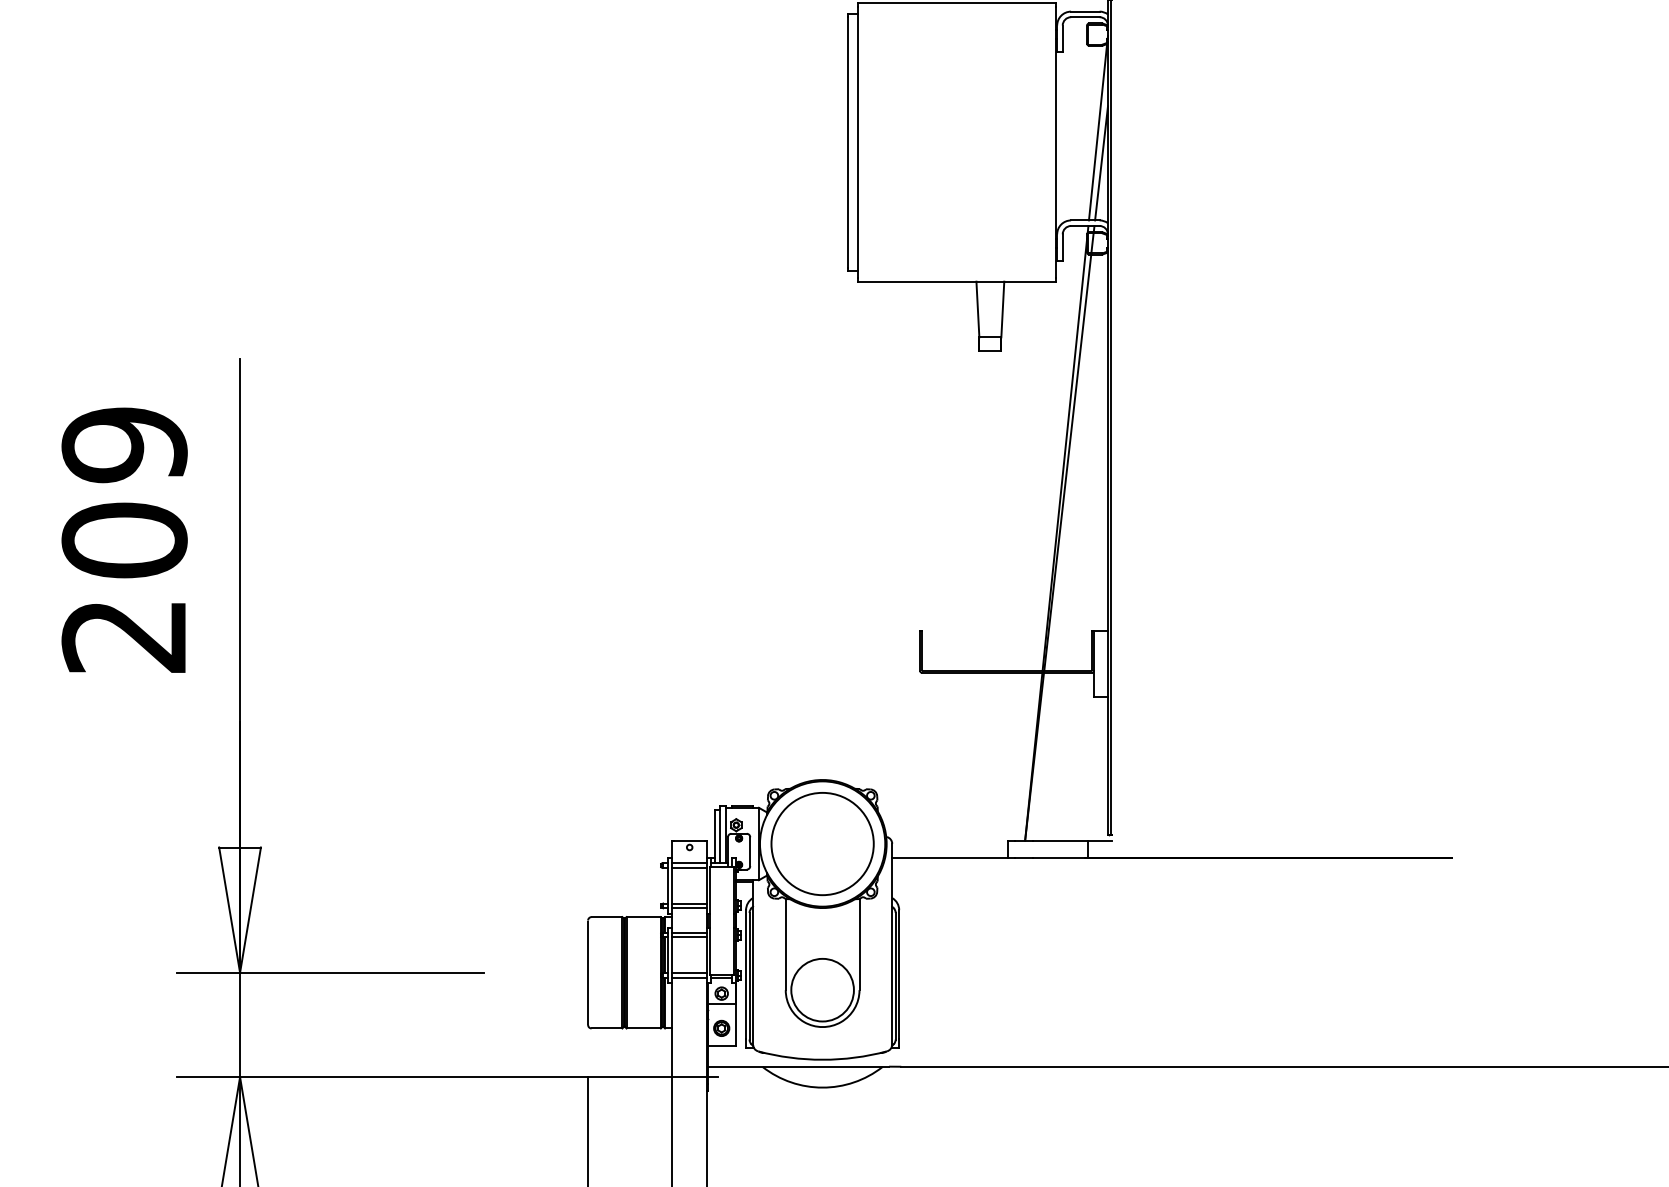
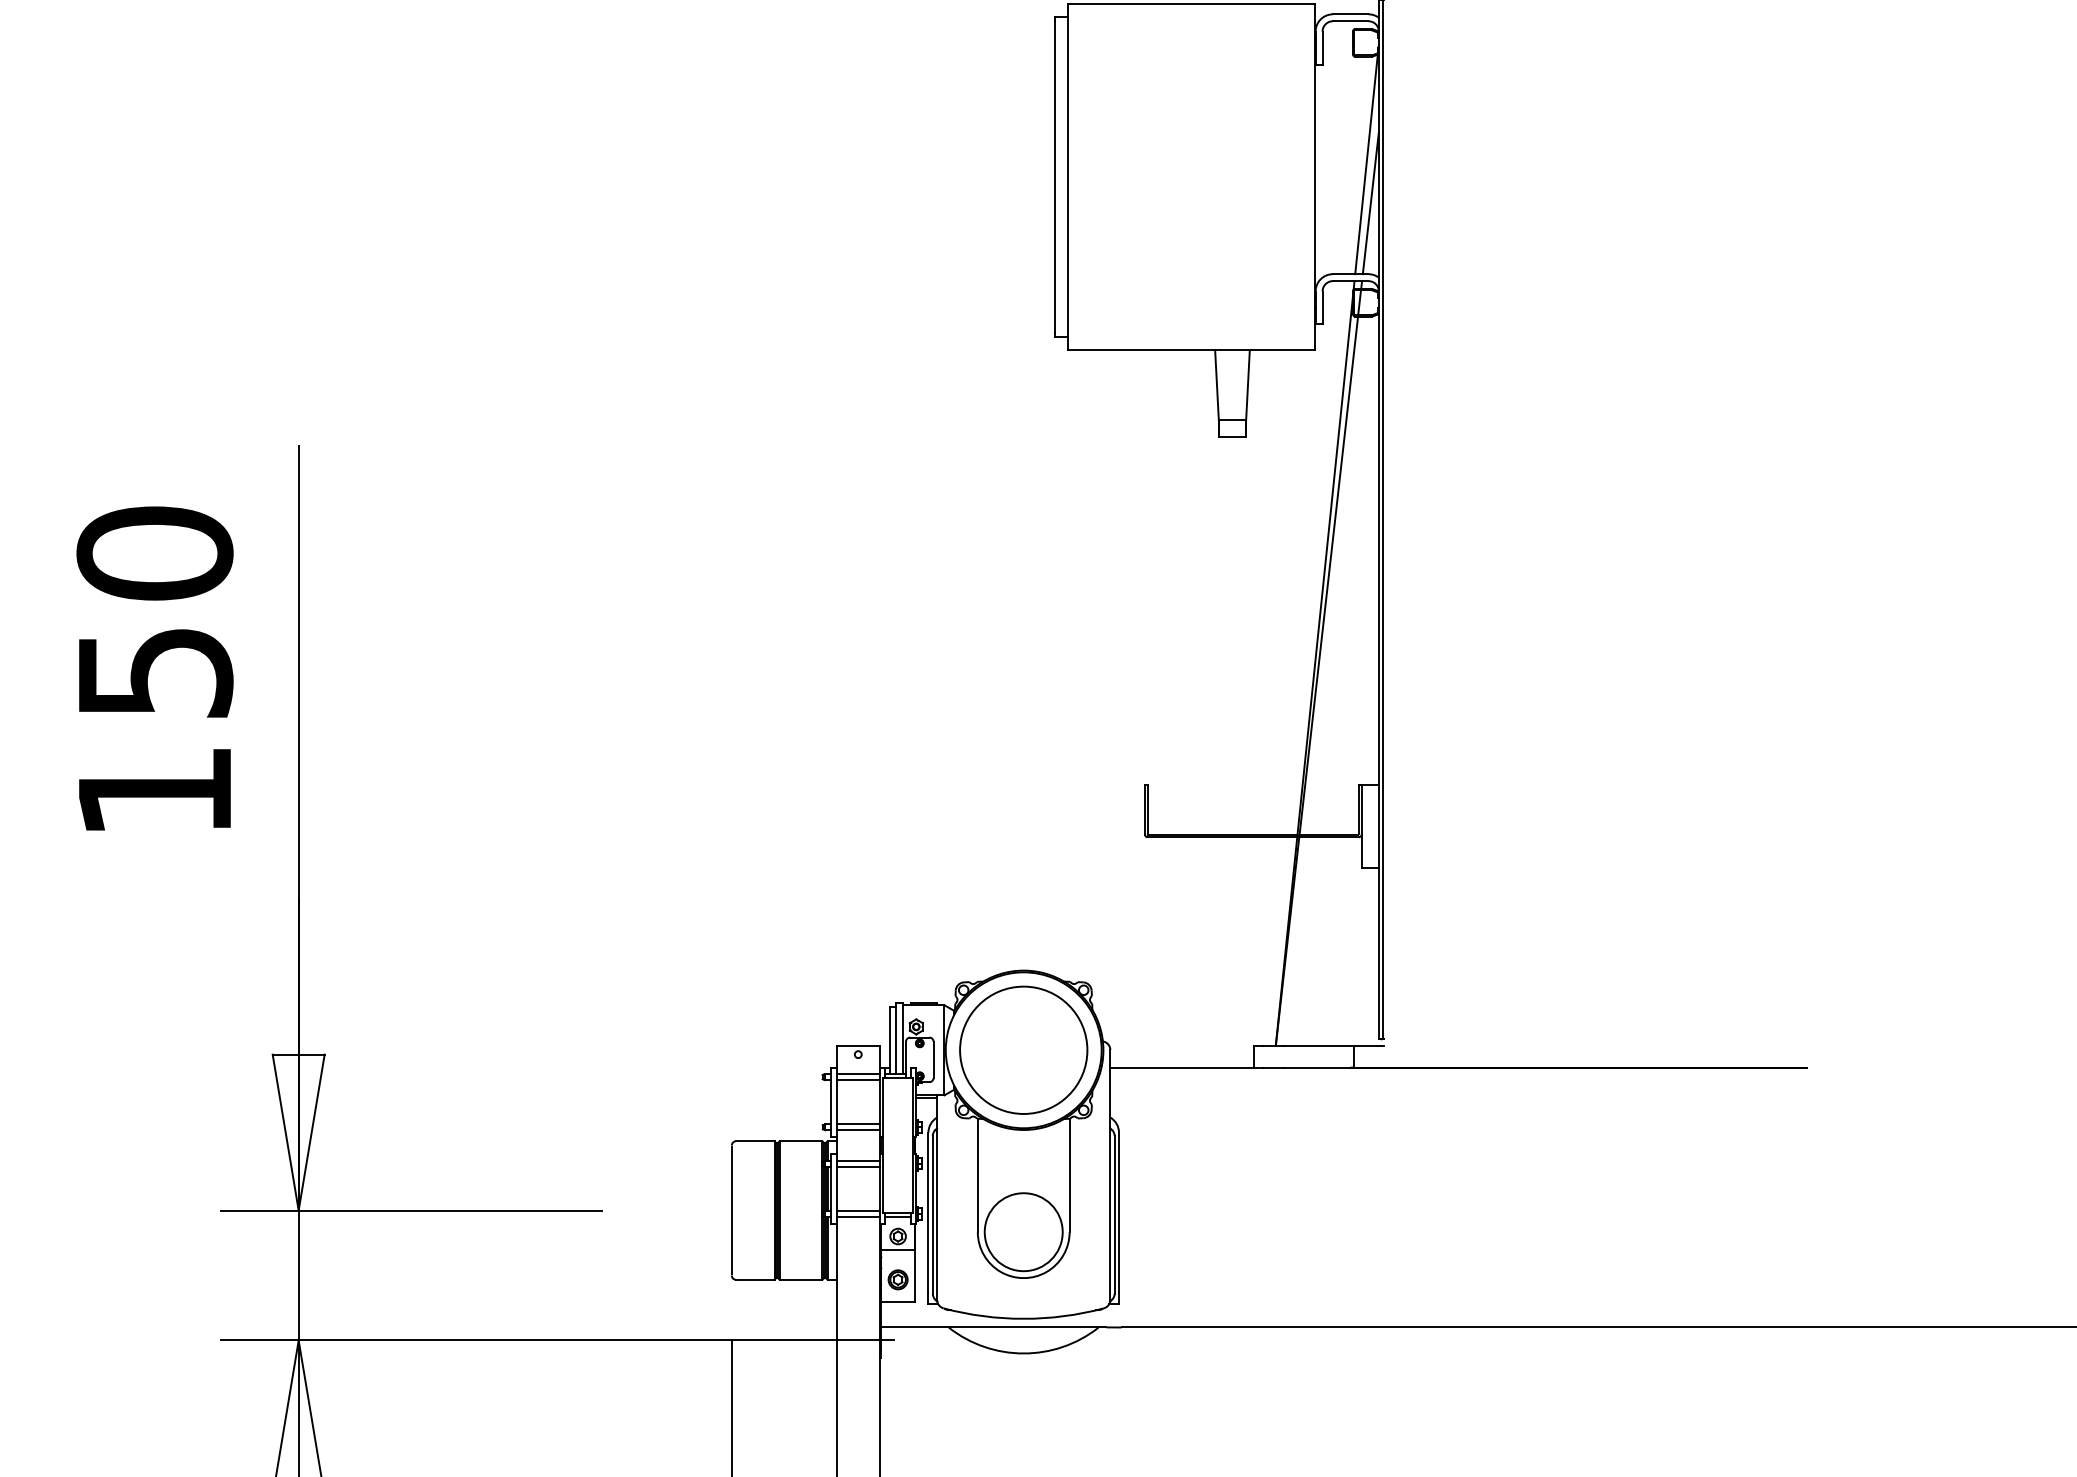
text: (124, 539) -> (154, 671), 209 -> 150

